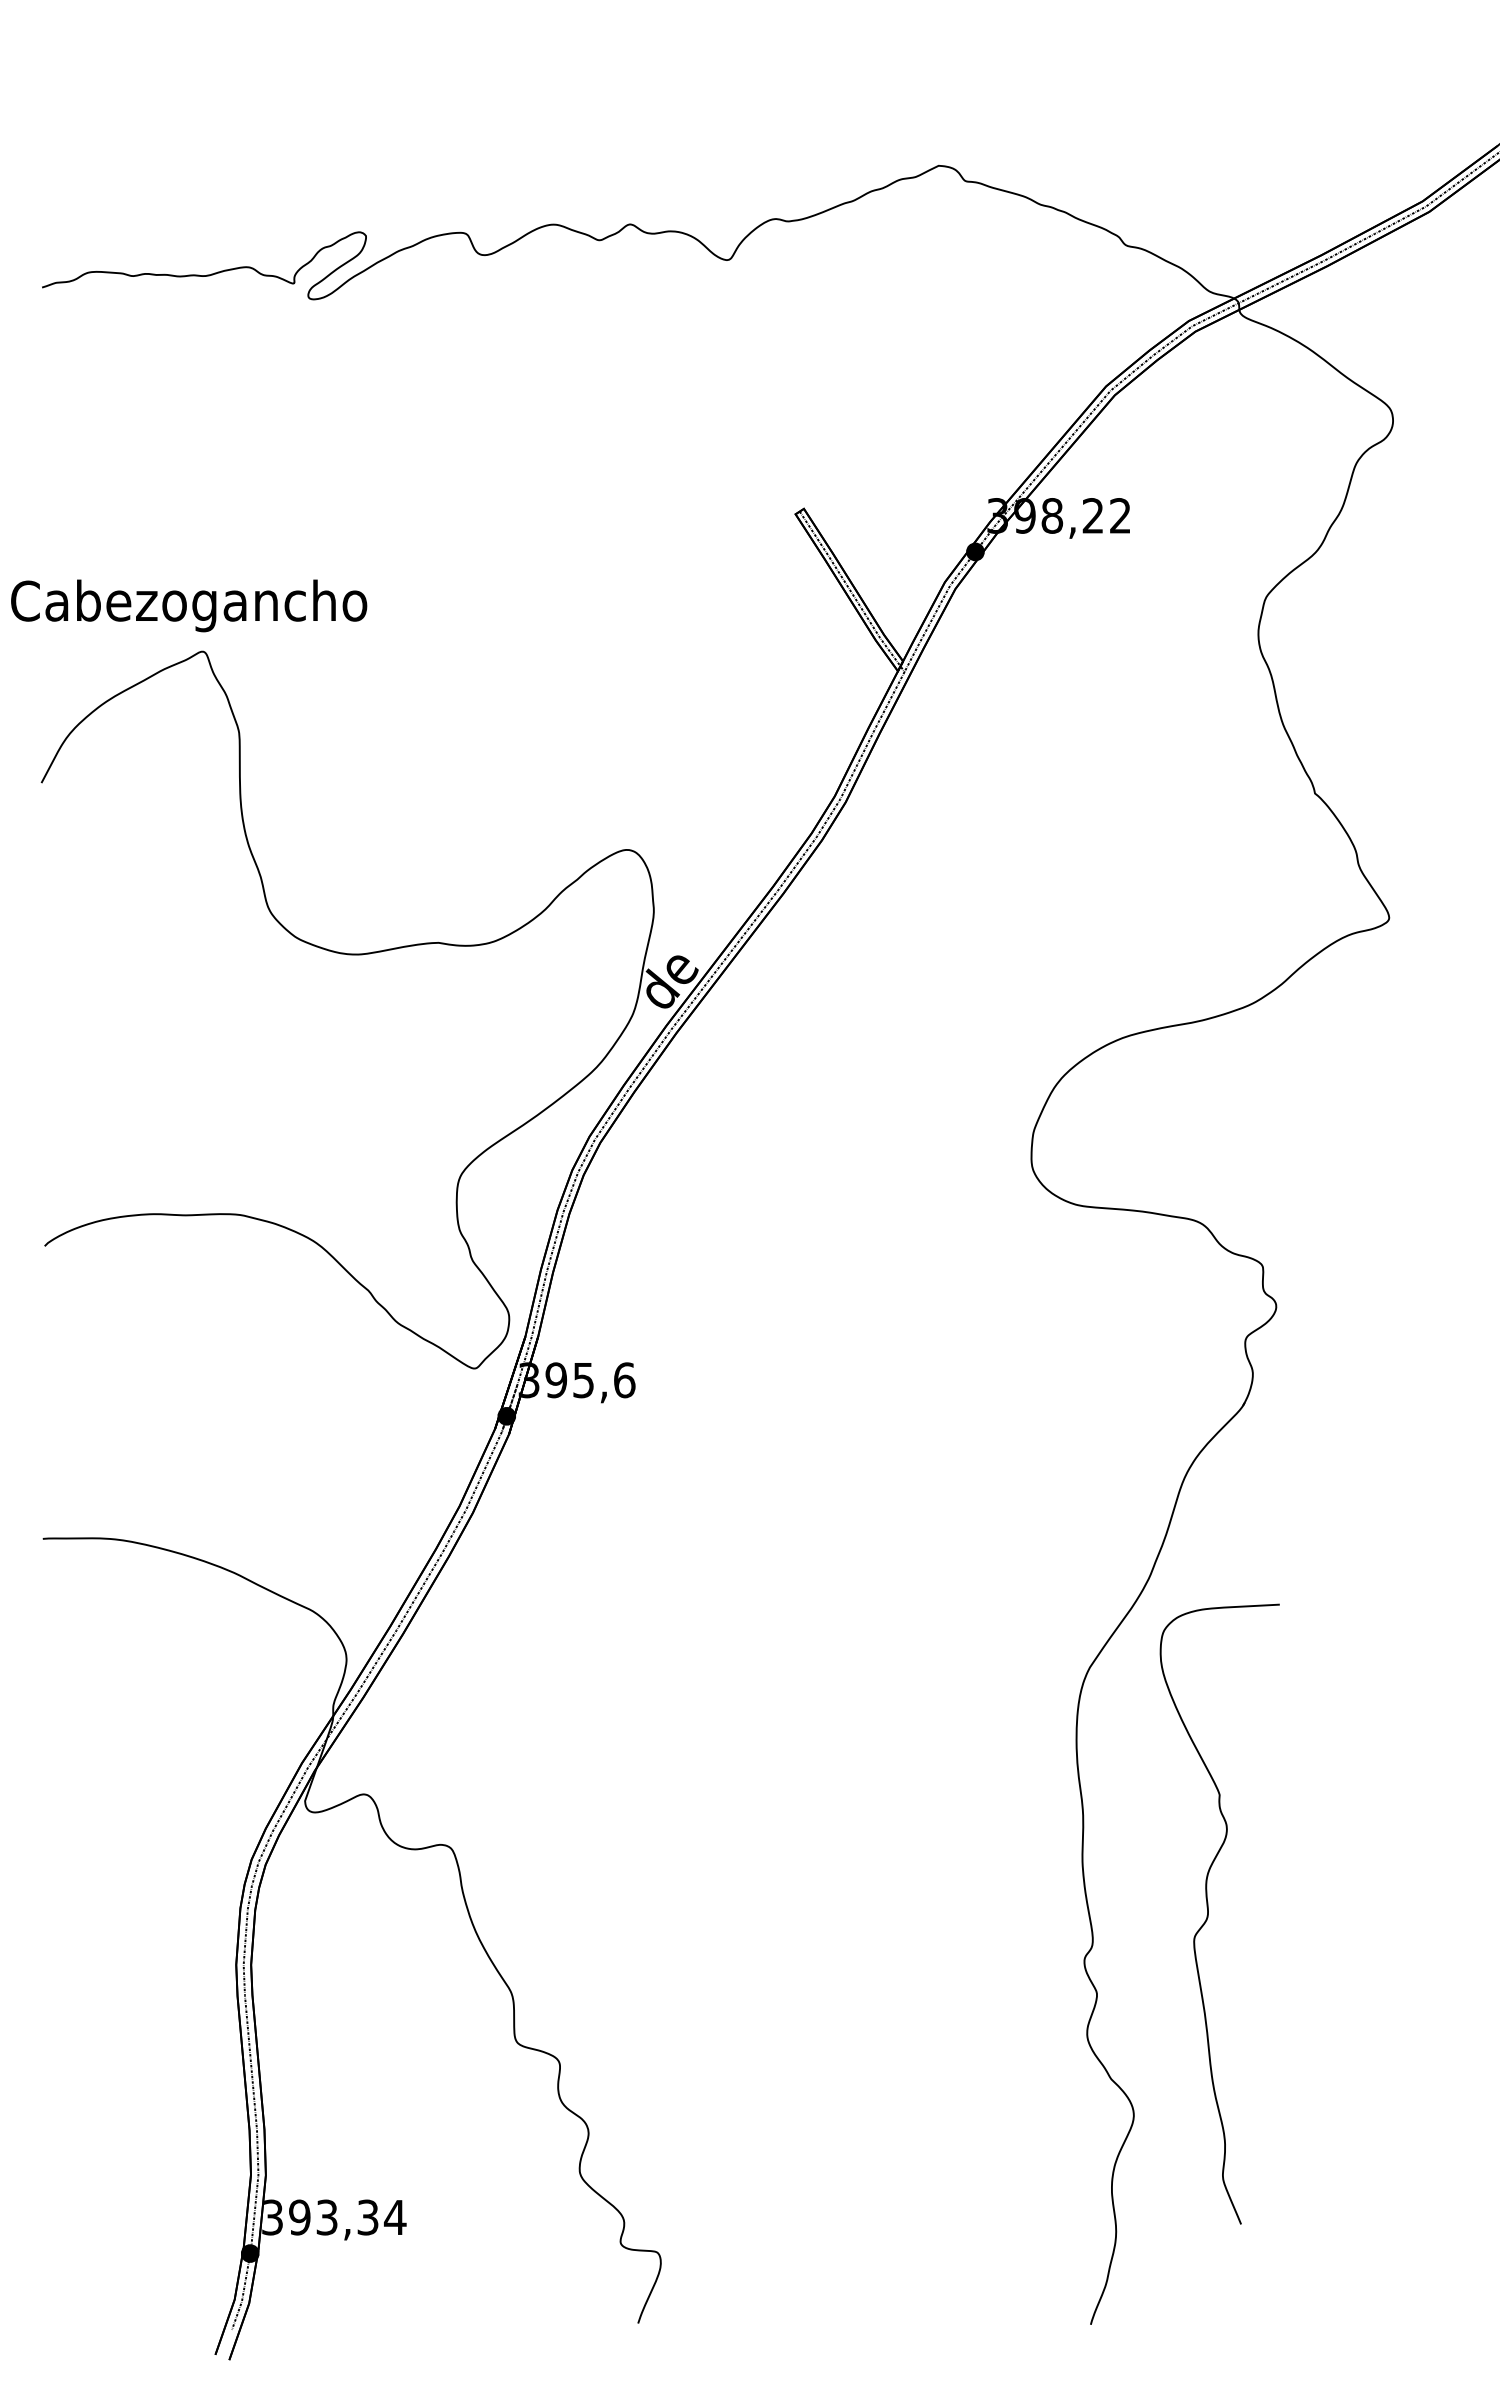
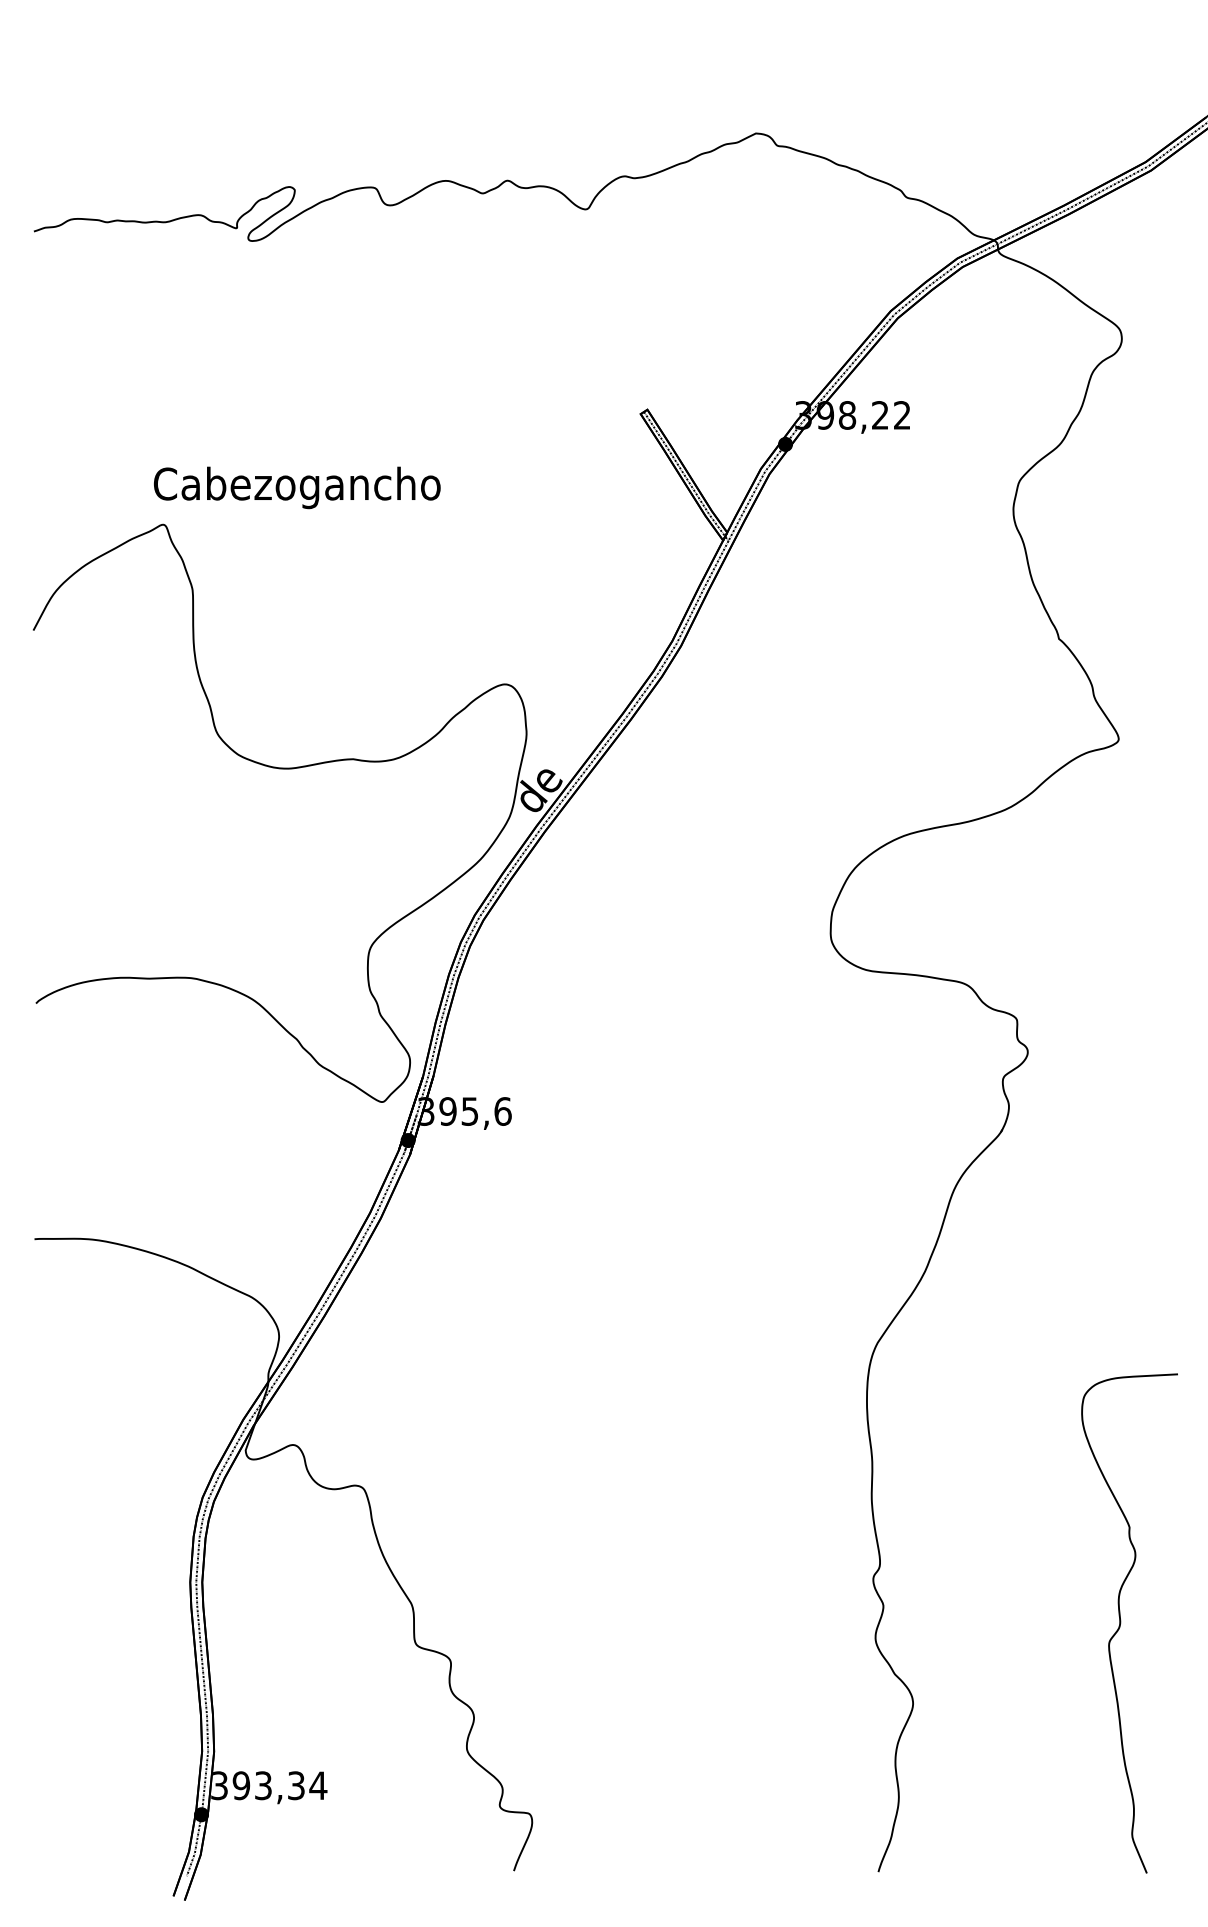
text: (189, 605) -> (297, 487), moved
part: (1208, 1913) -> (1120, 1623), moved

